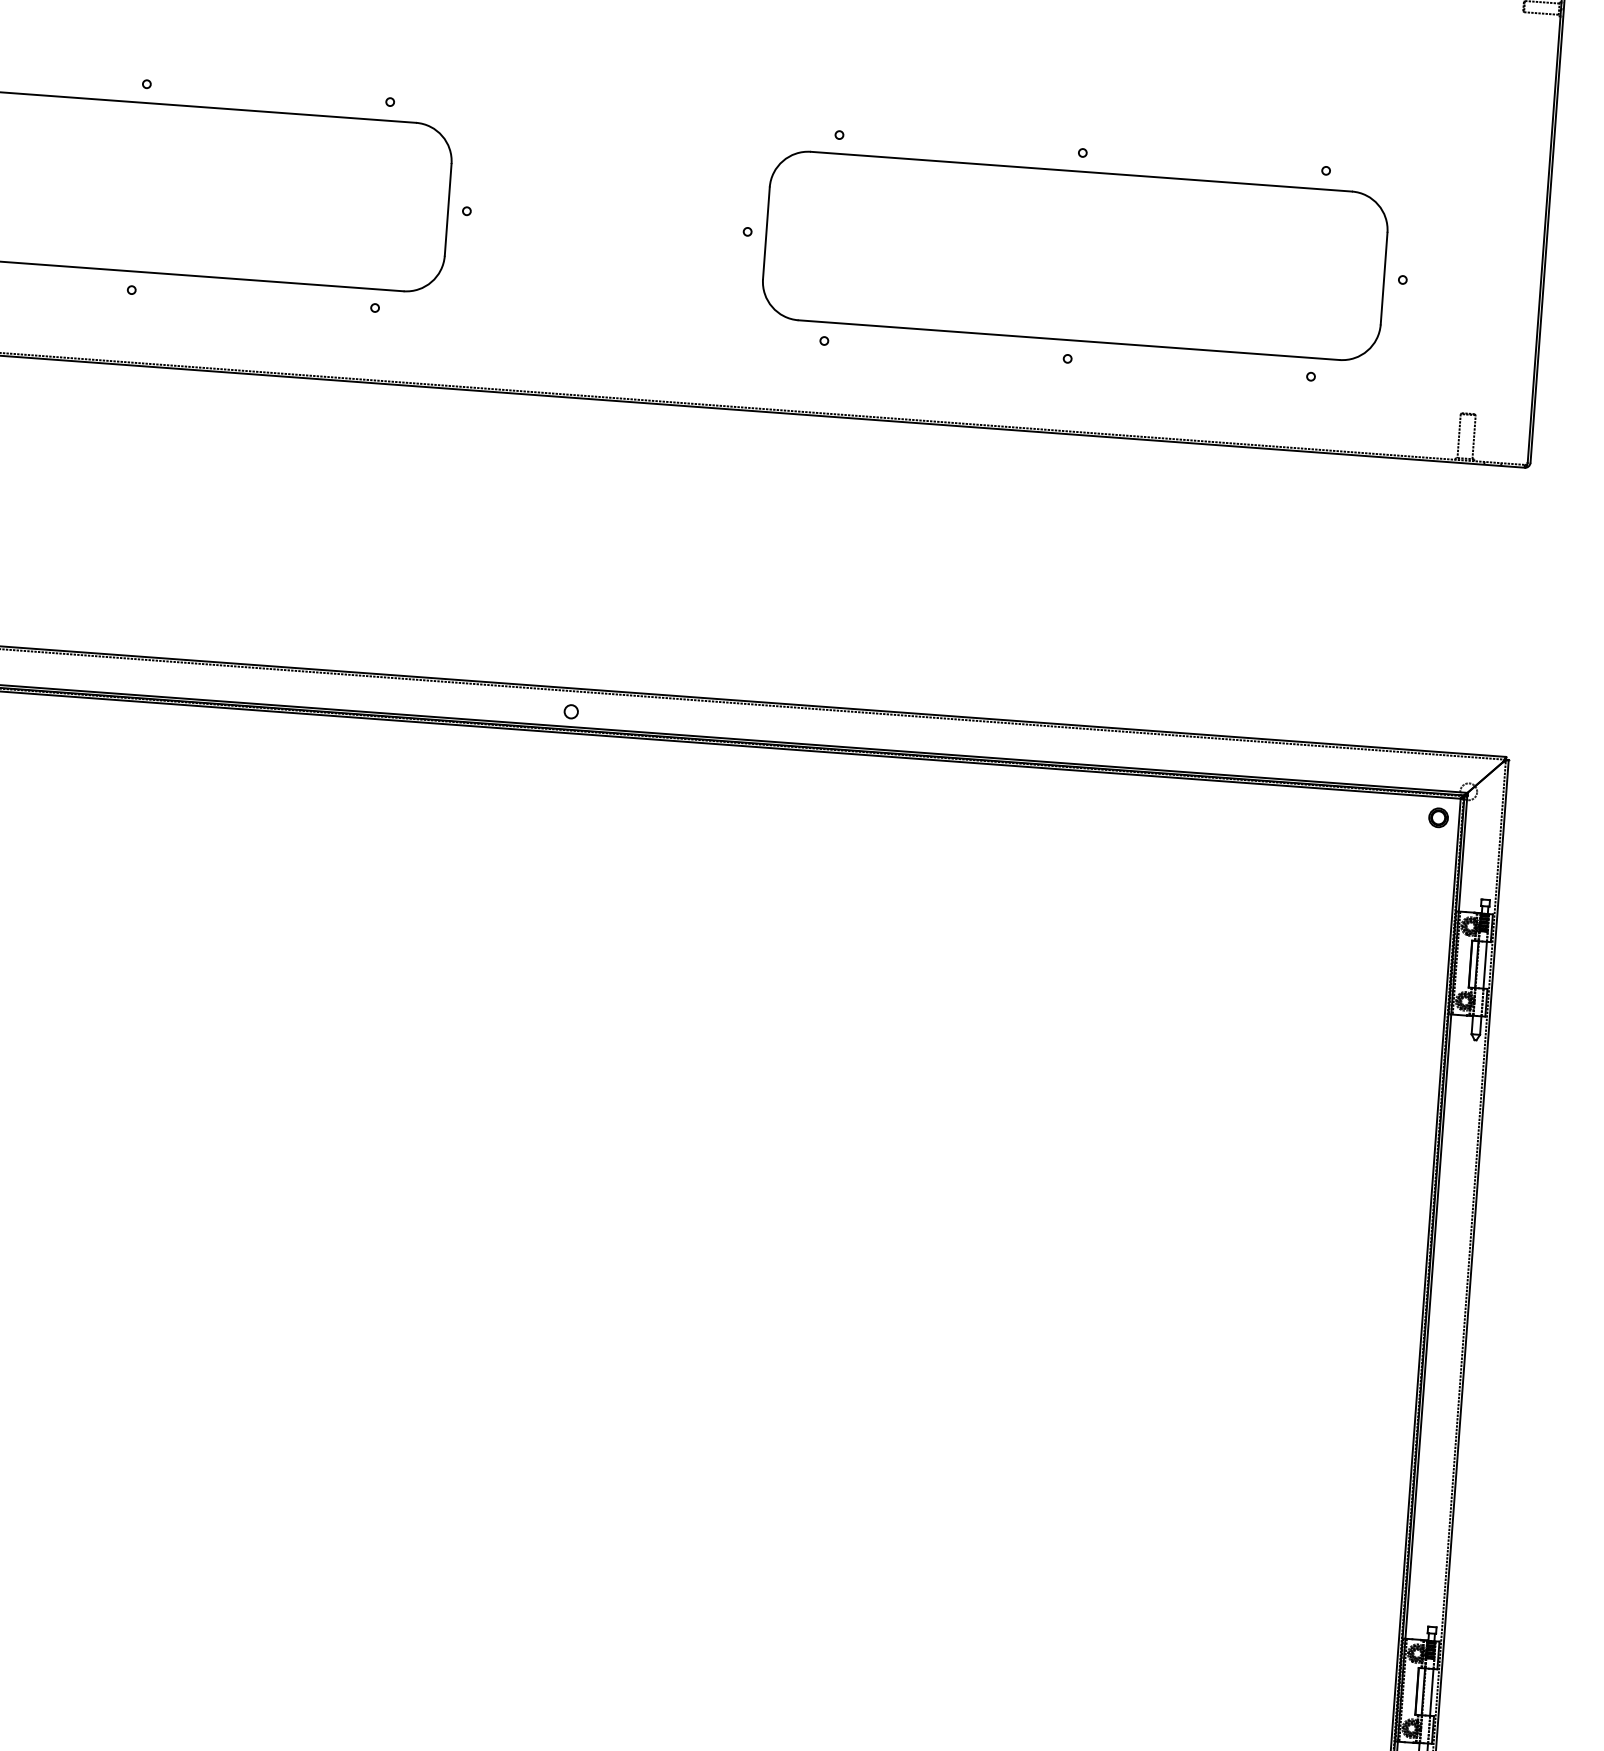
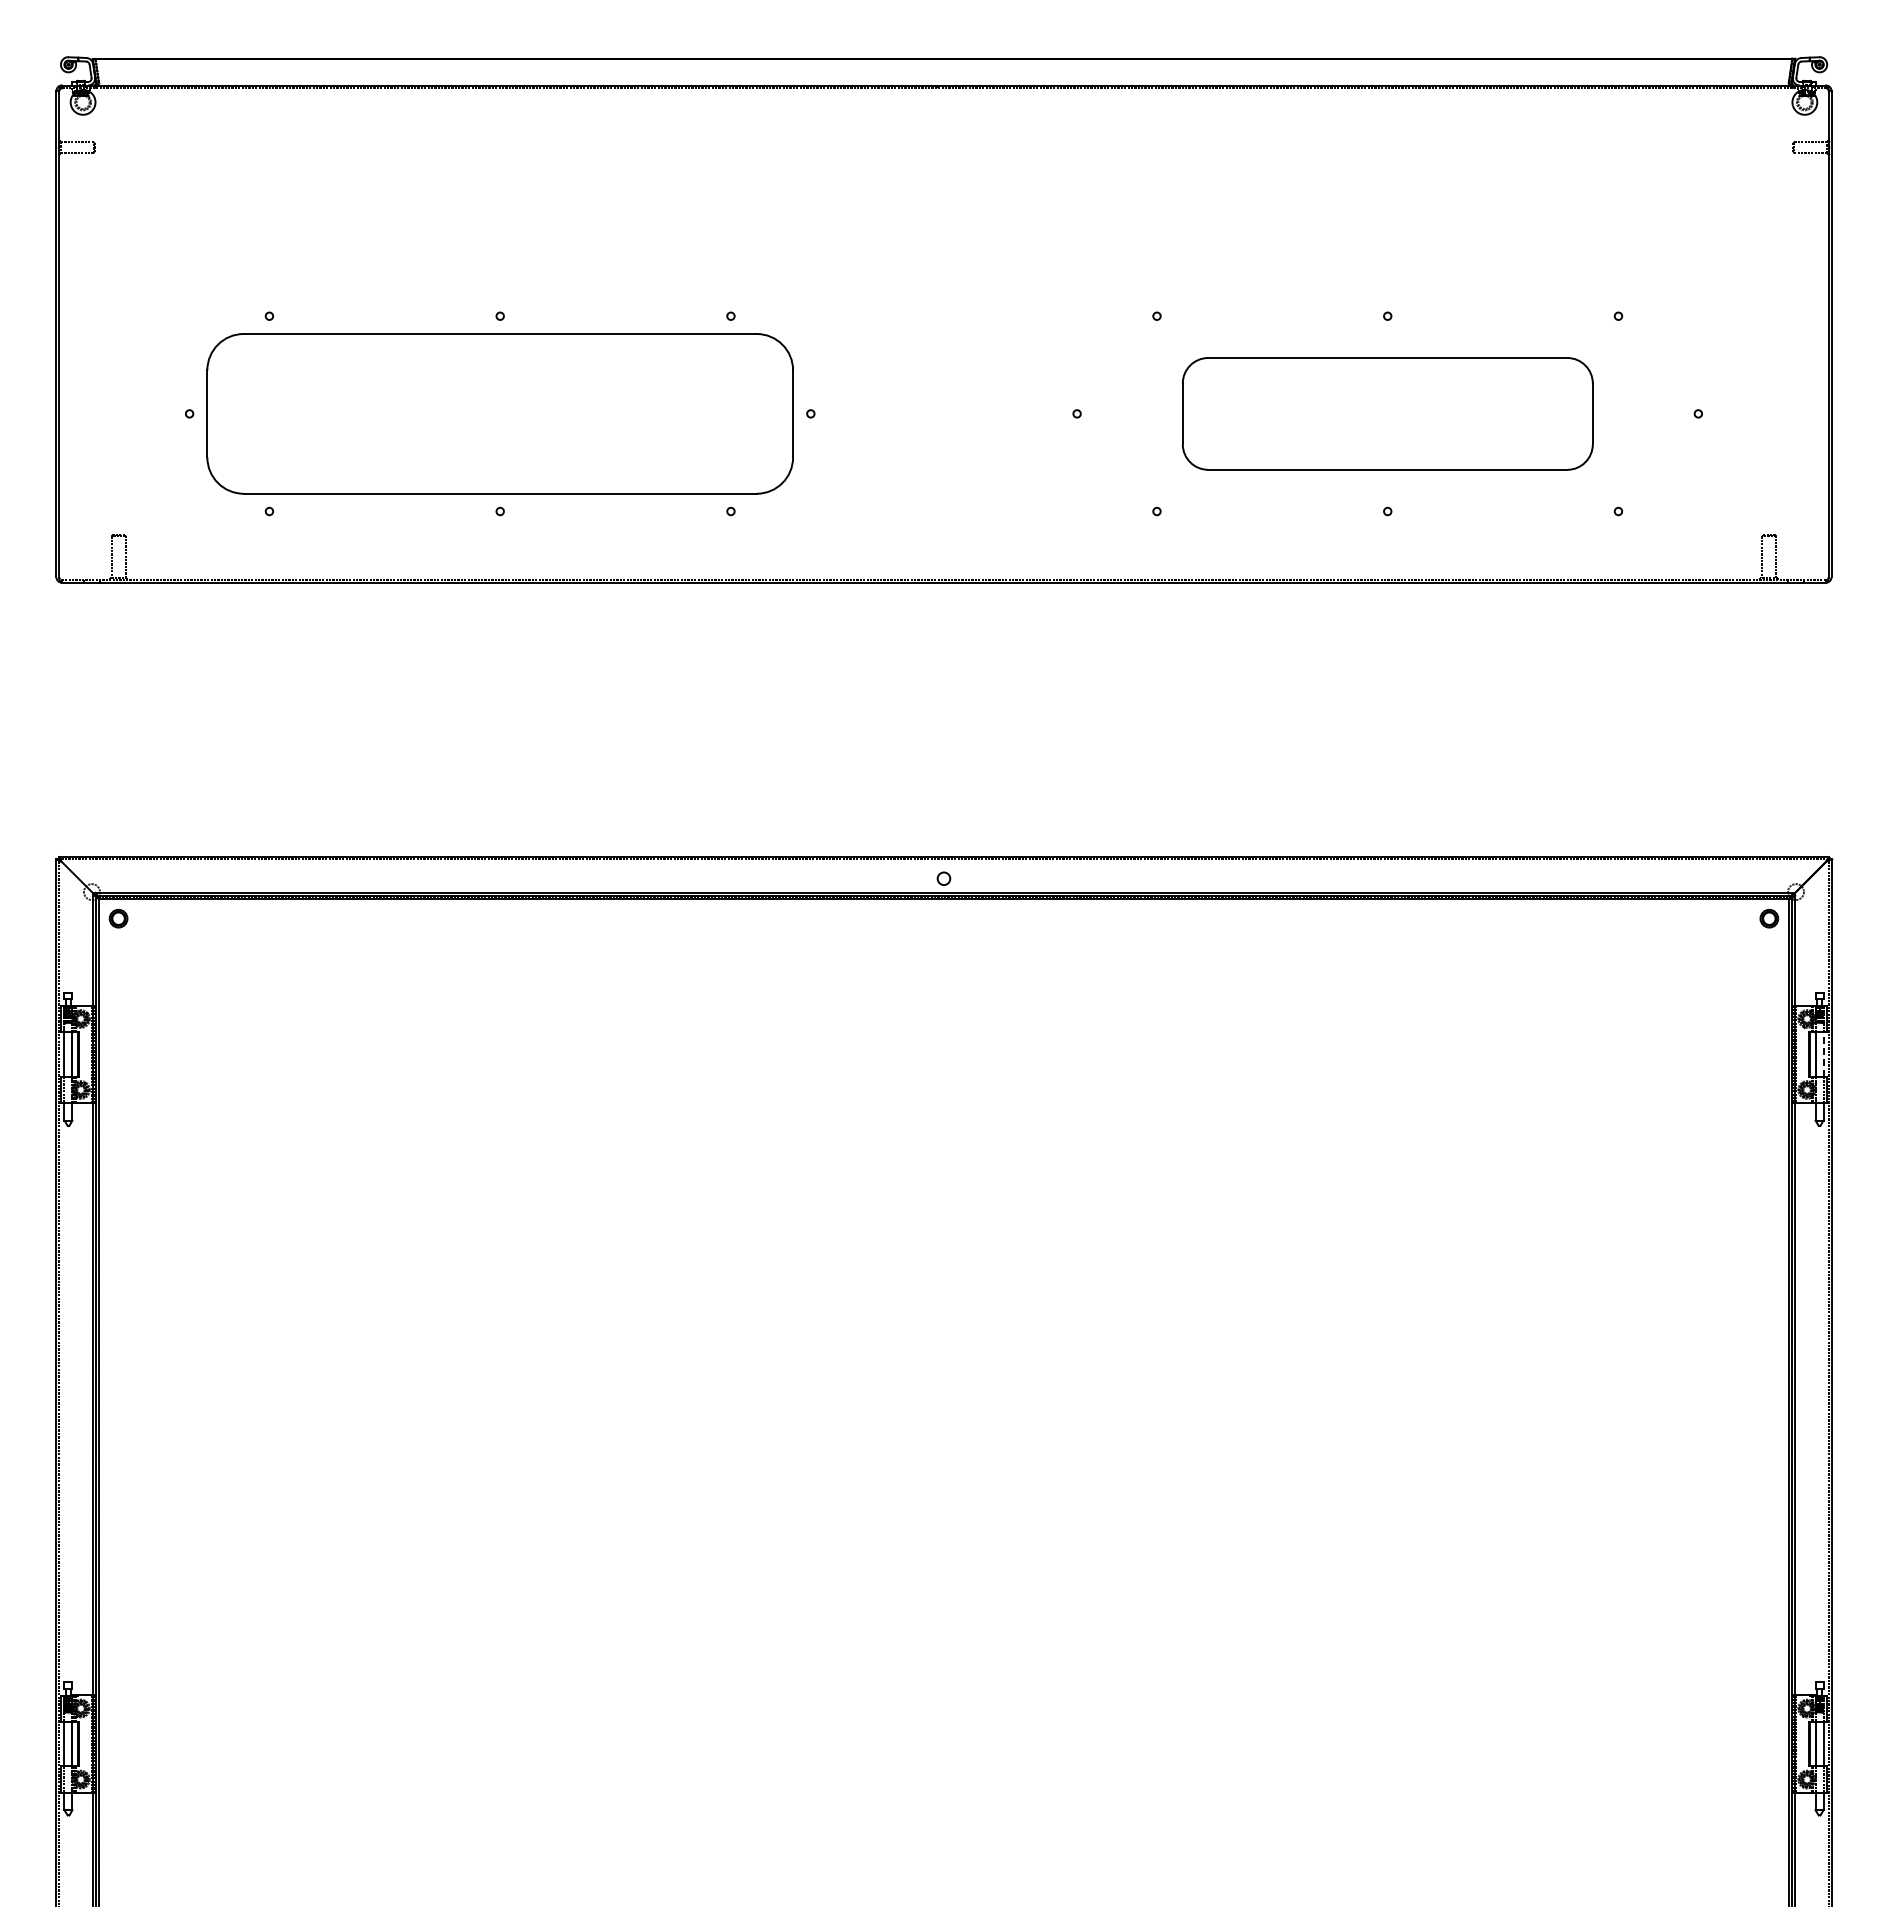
part: (1075, 255) -> (1387, 413), size x0.7
line: (1485, 965) -> (1823, 1054), solid -> dashed

